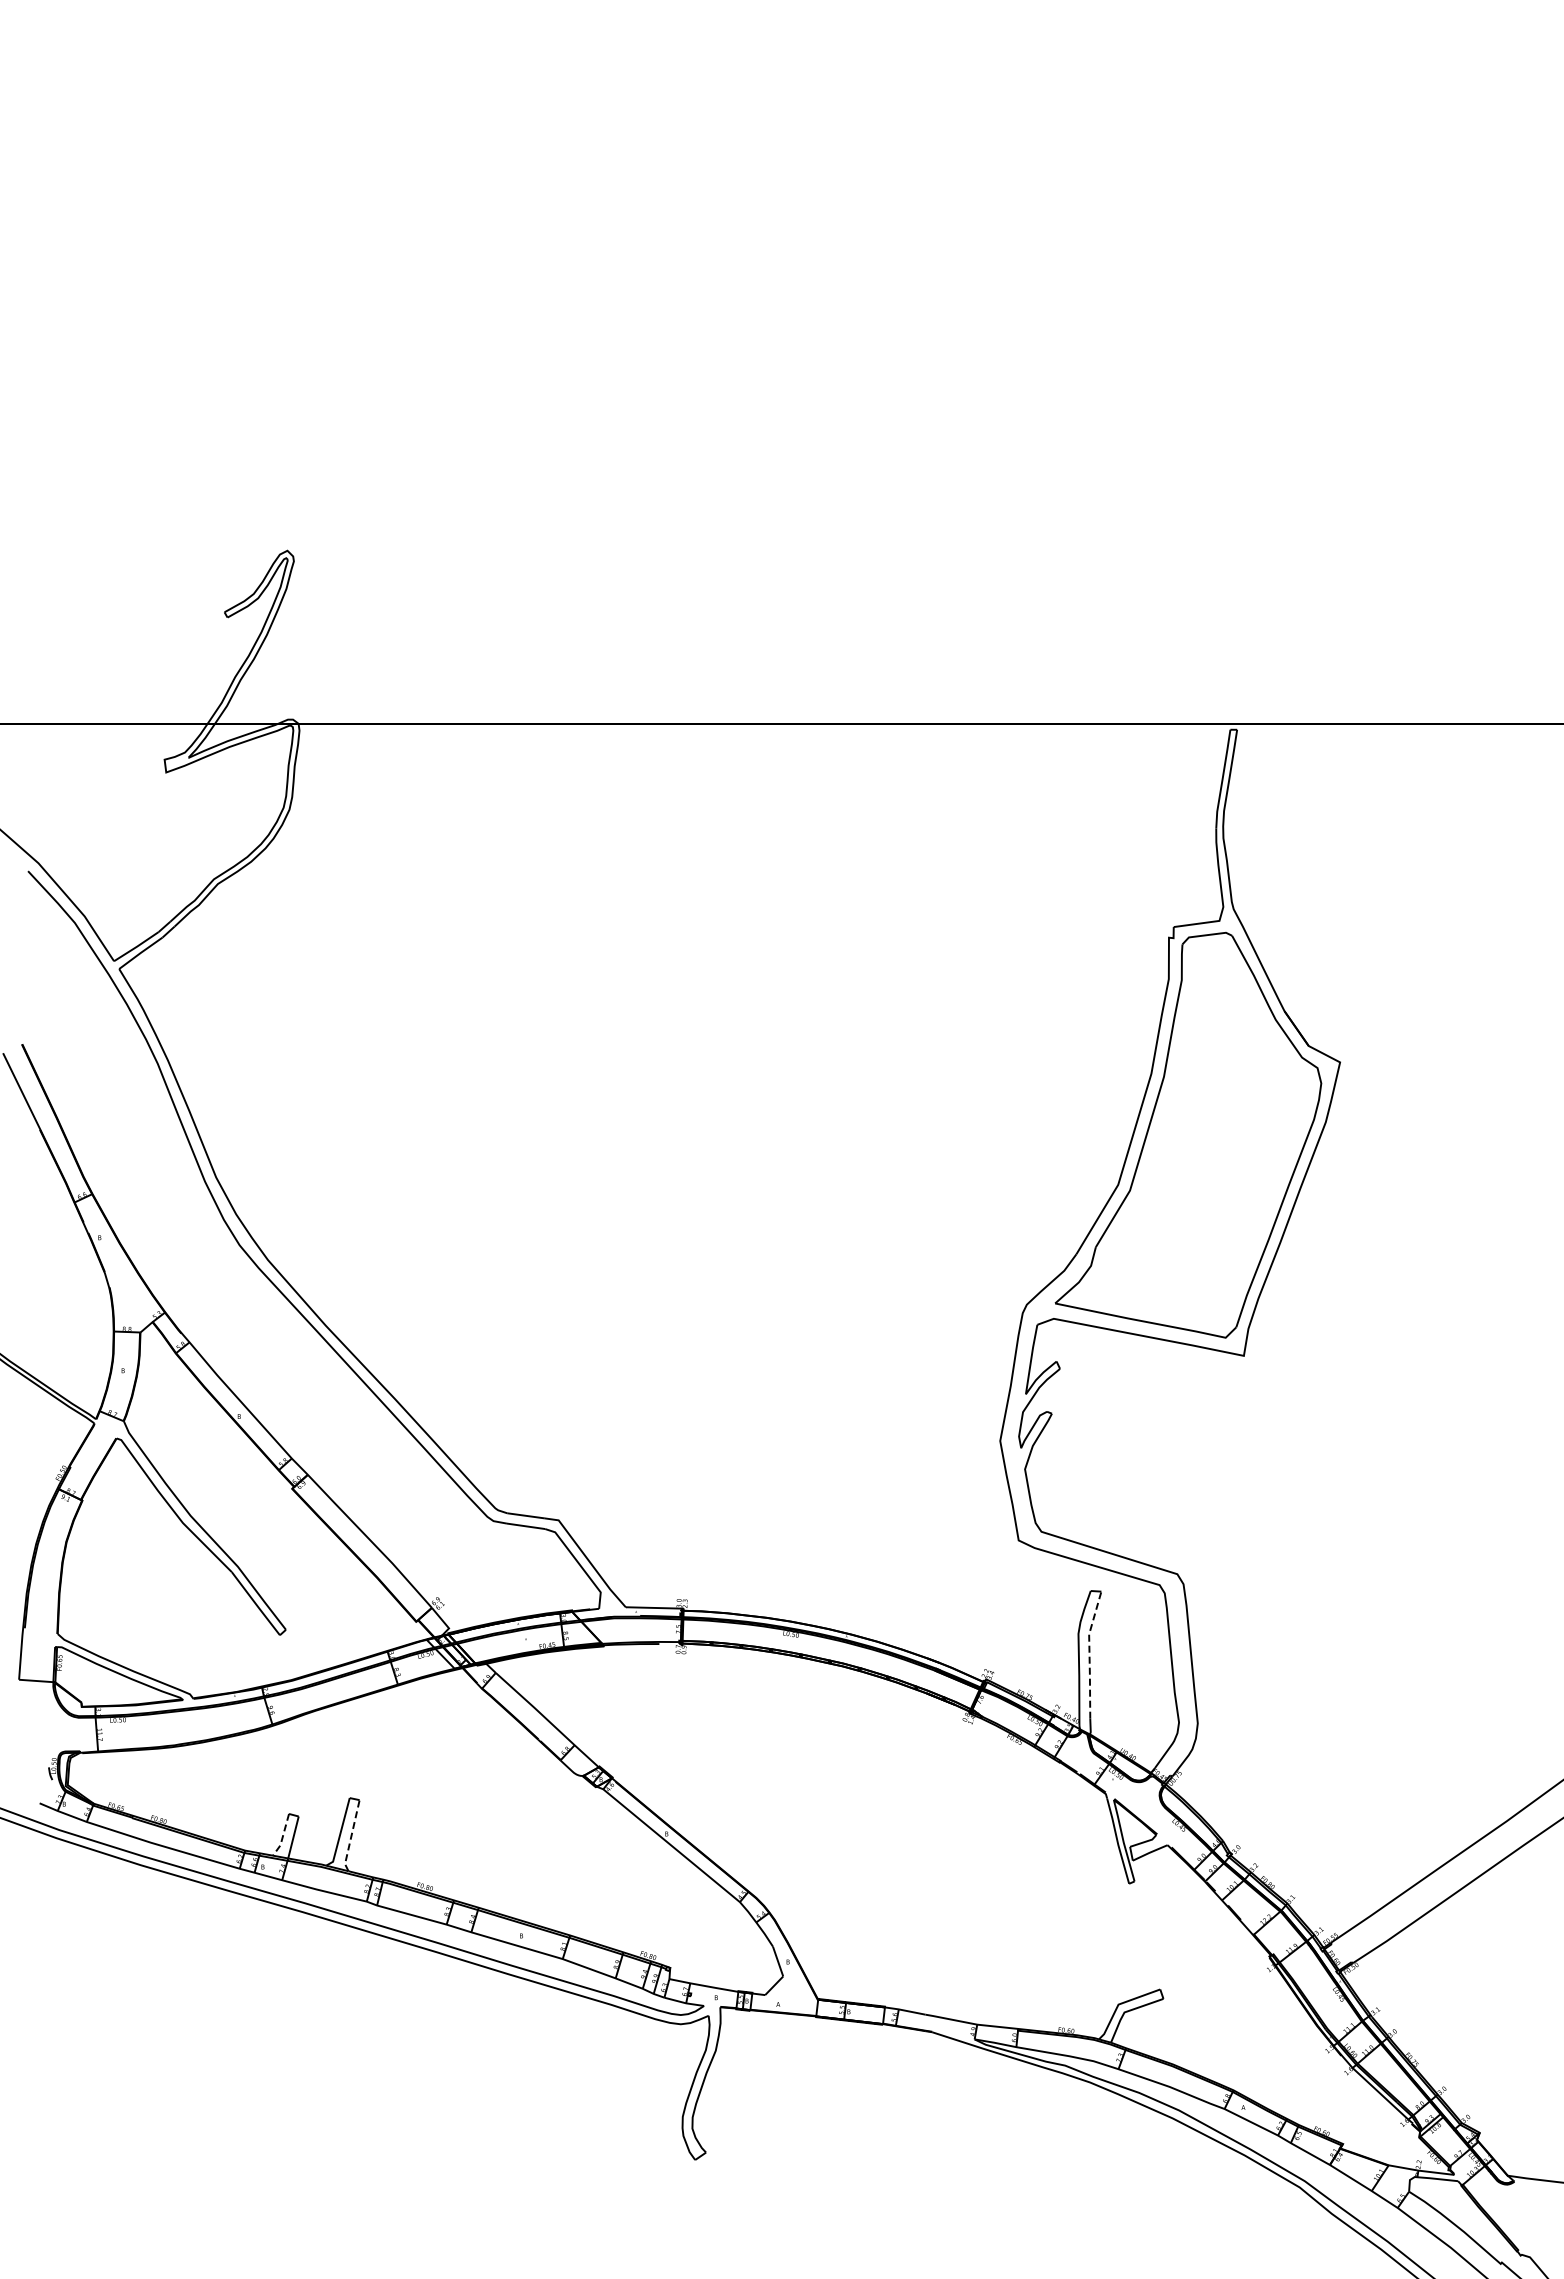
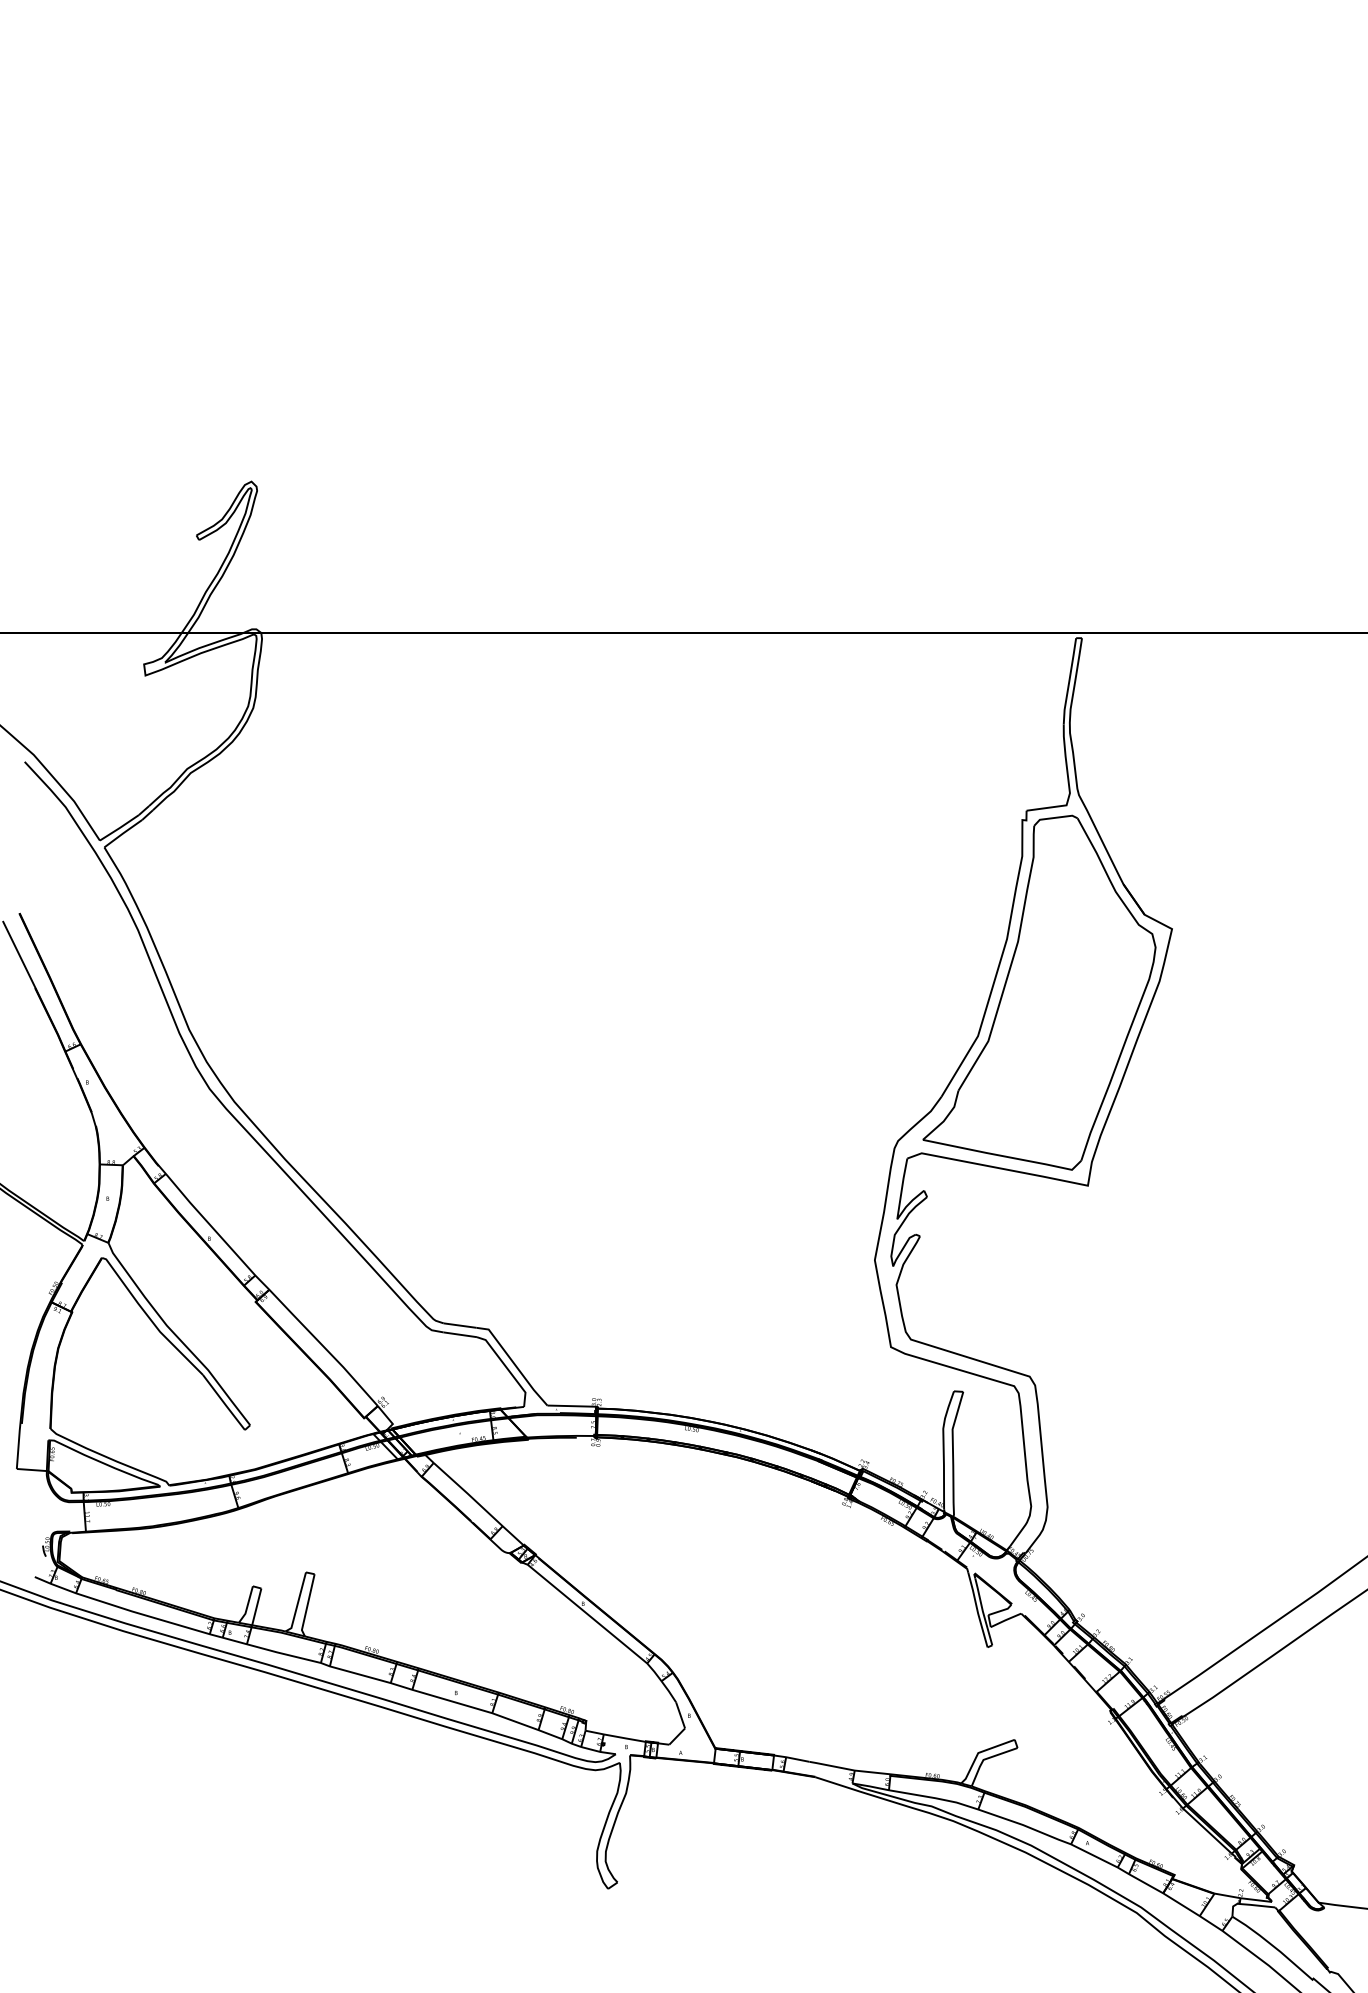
line: (1089, 1654) -> (952, 1446), dashed -> solid
line: (351, 1835) -> (307, 1605), dashed -> solid
line: (282, 1836) -> (247, 1606), dashed -> solid

